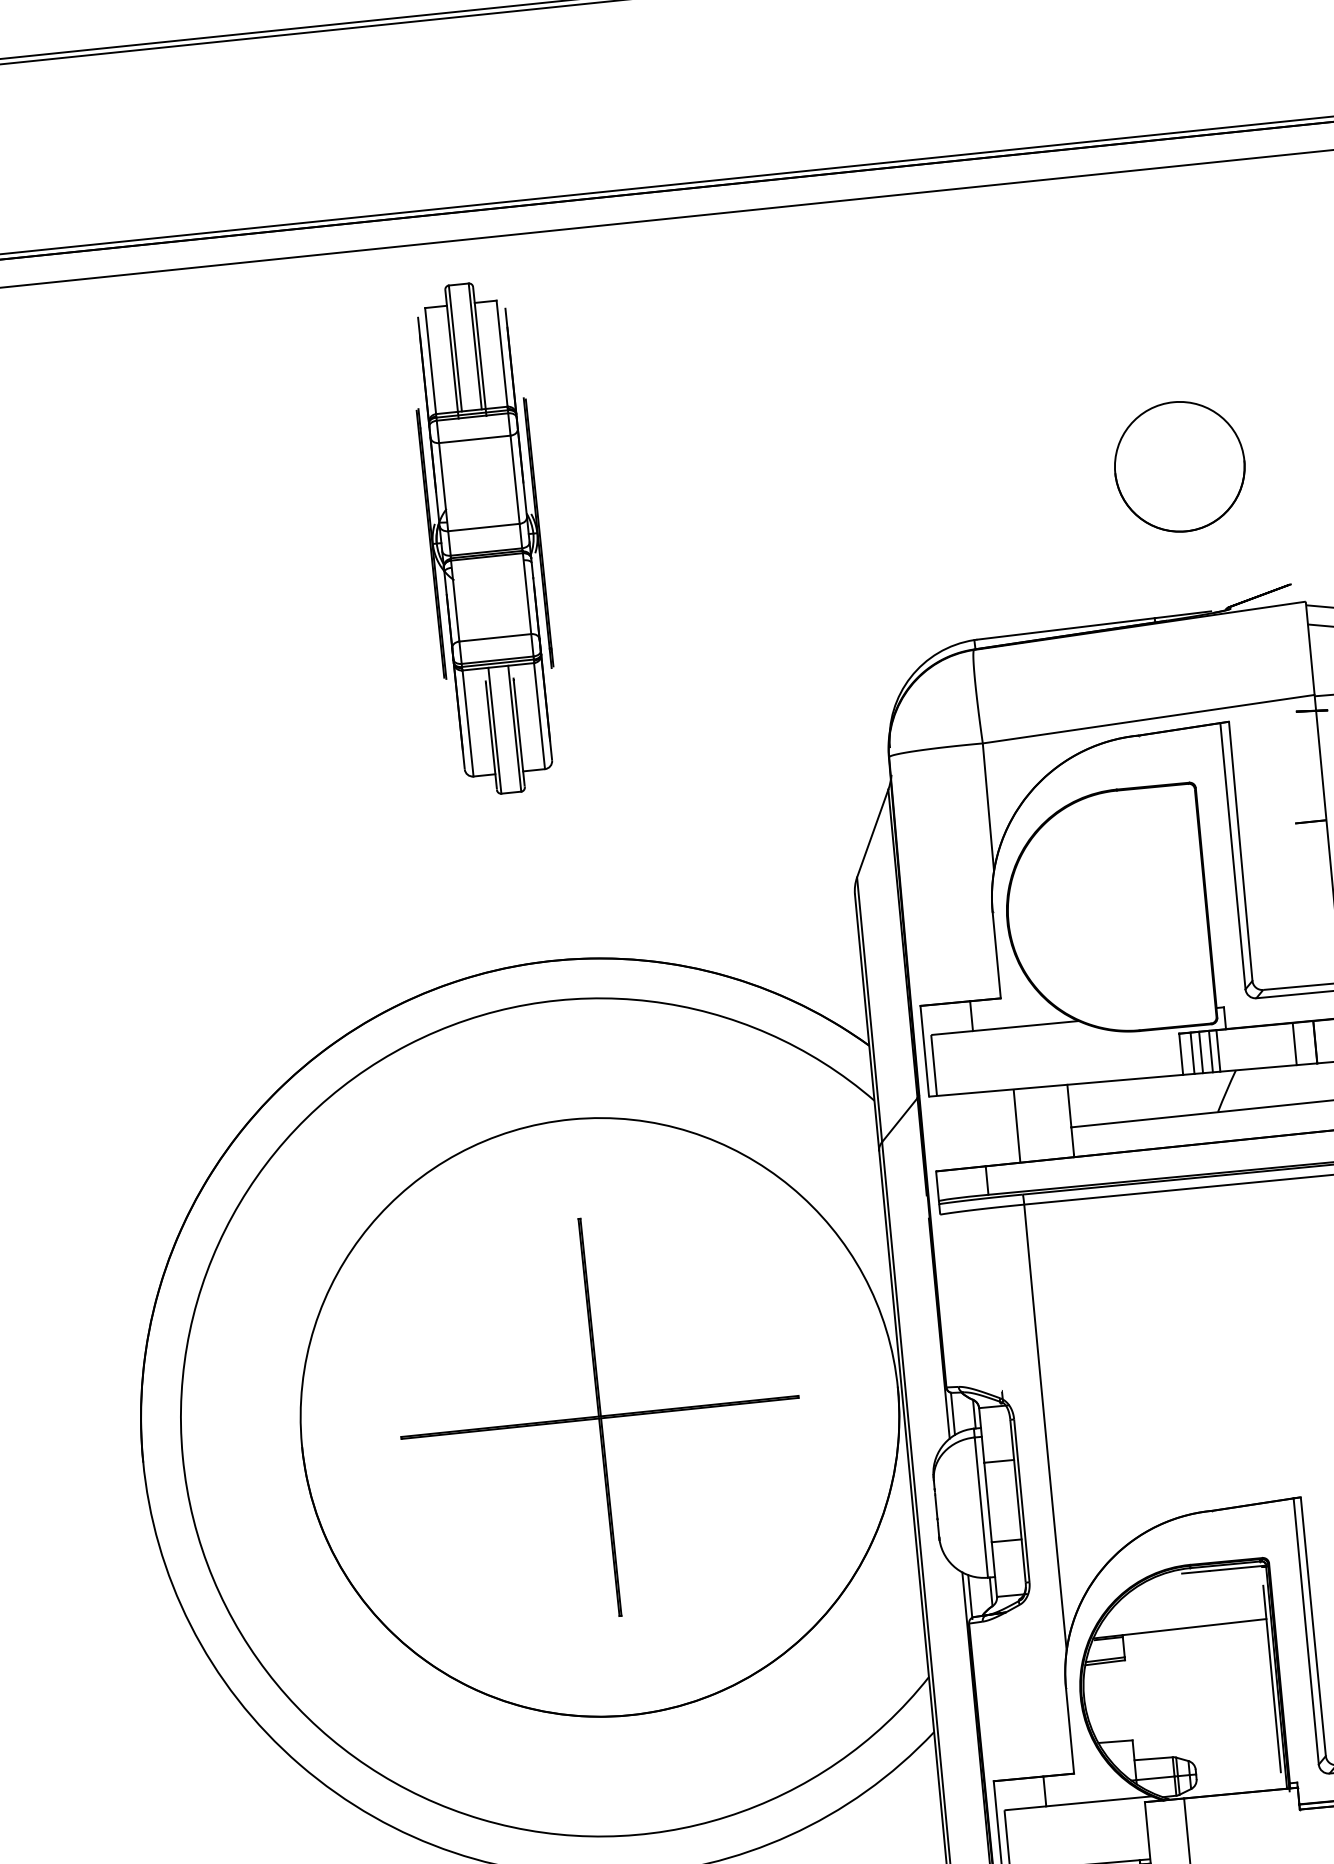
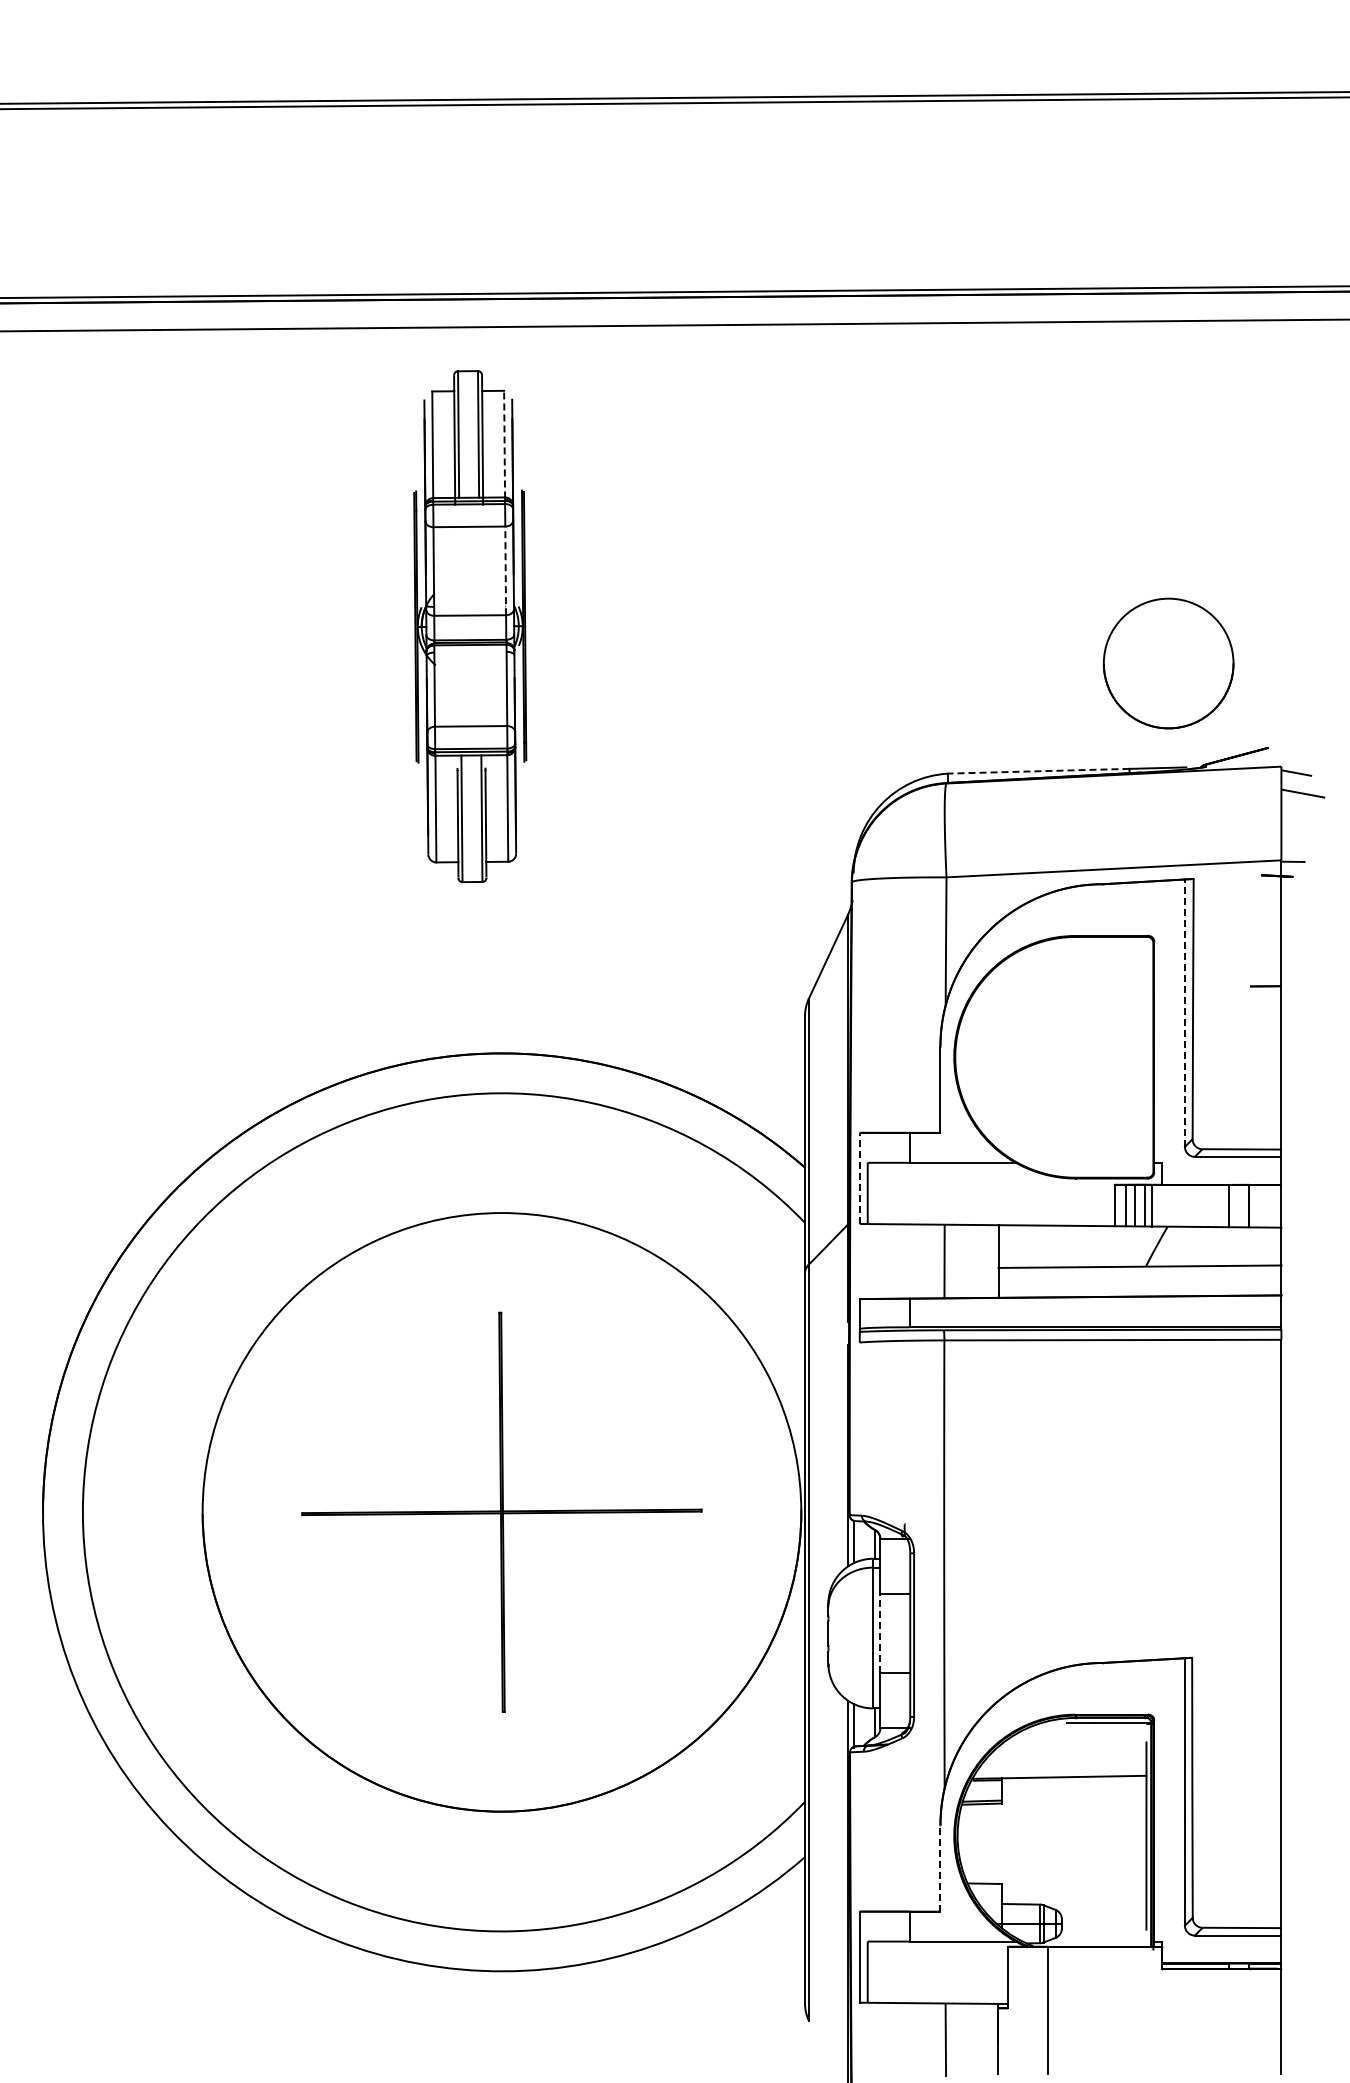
line: (502, 354) -> (504, 444), solid -> dashed
part: (1179, 466) -> (1168, 663), moved
line: (514, 479) -> (505, 570), solid -> dashed
line: (1065, 629) -> (1039, 771), solid -> dashed
line: (1232, 856) -> (1184, 1013), solid -> dashed
line: (924, 1051) -> (859, 1178), solid -> dashed
line: (988, 1502) -> (880, 1633), solid -> dashed
line: (1070, 1730) -> (940, 1868), solid -> dashed

